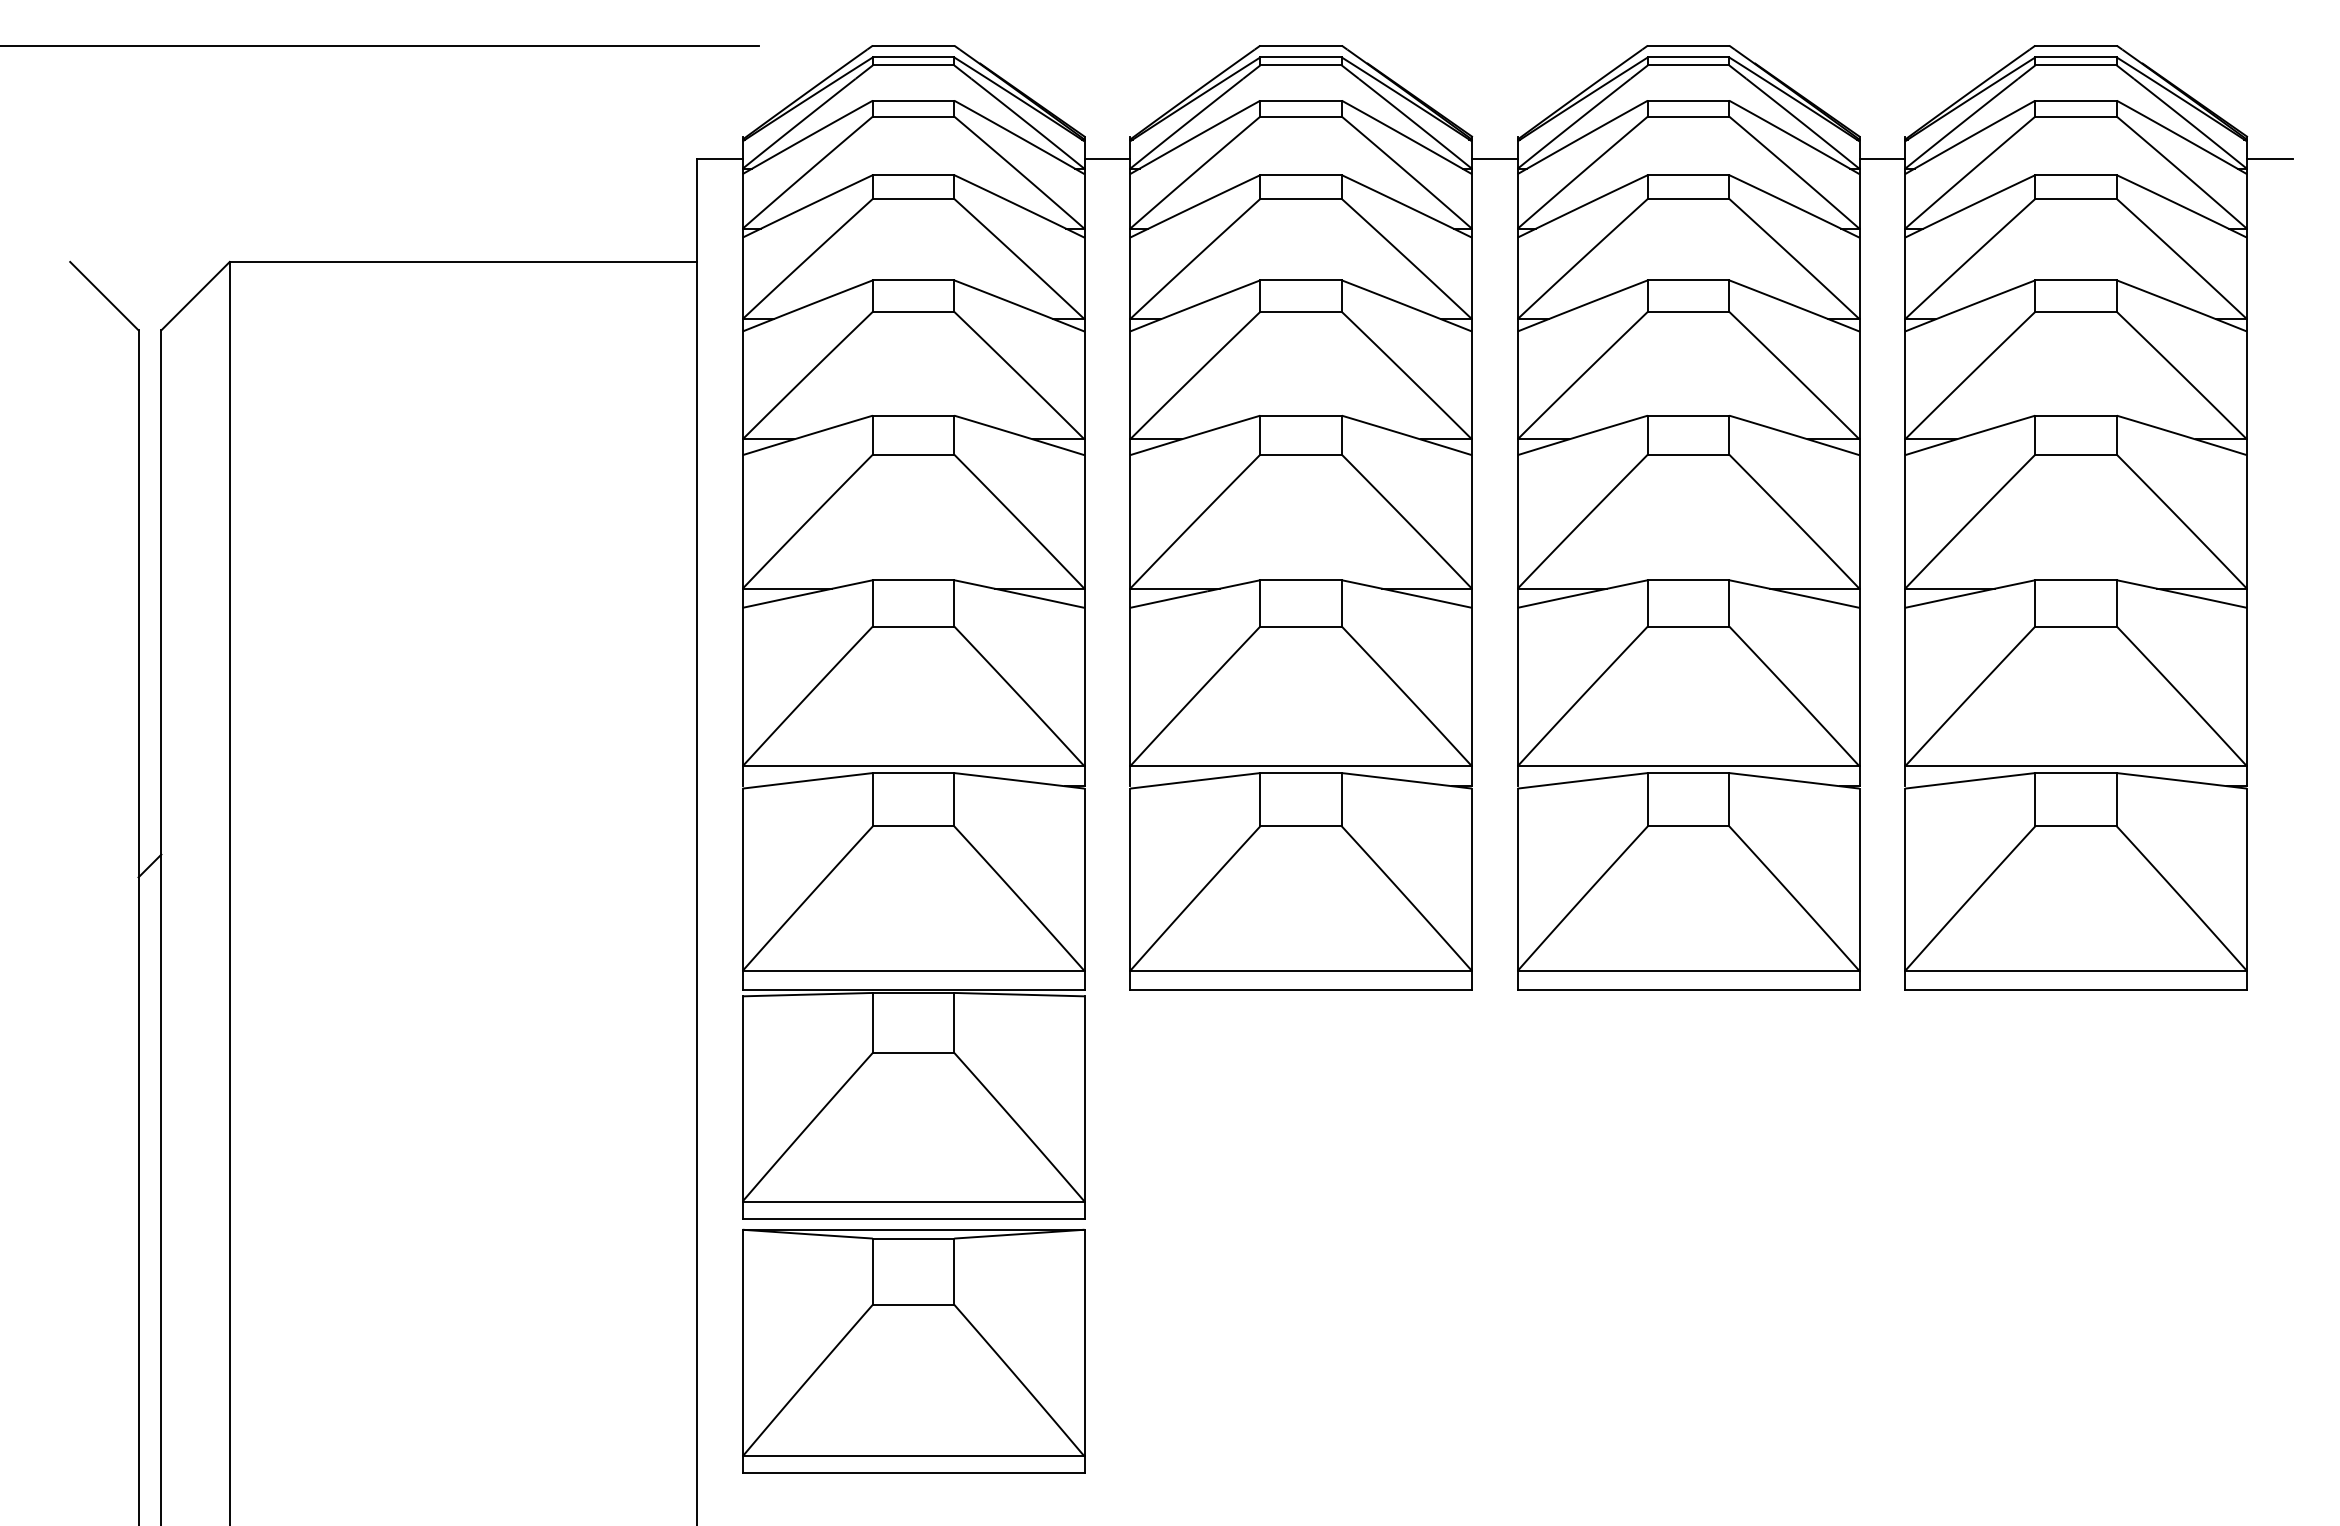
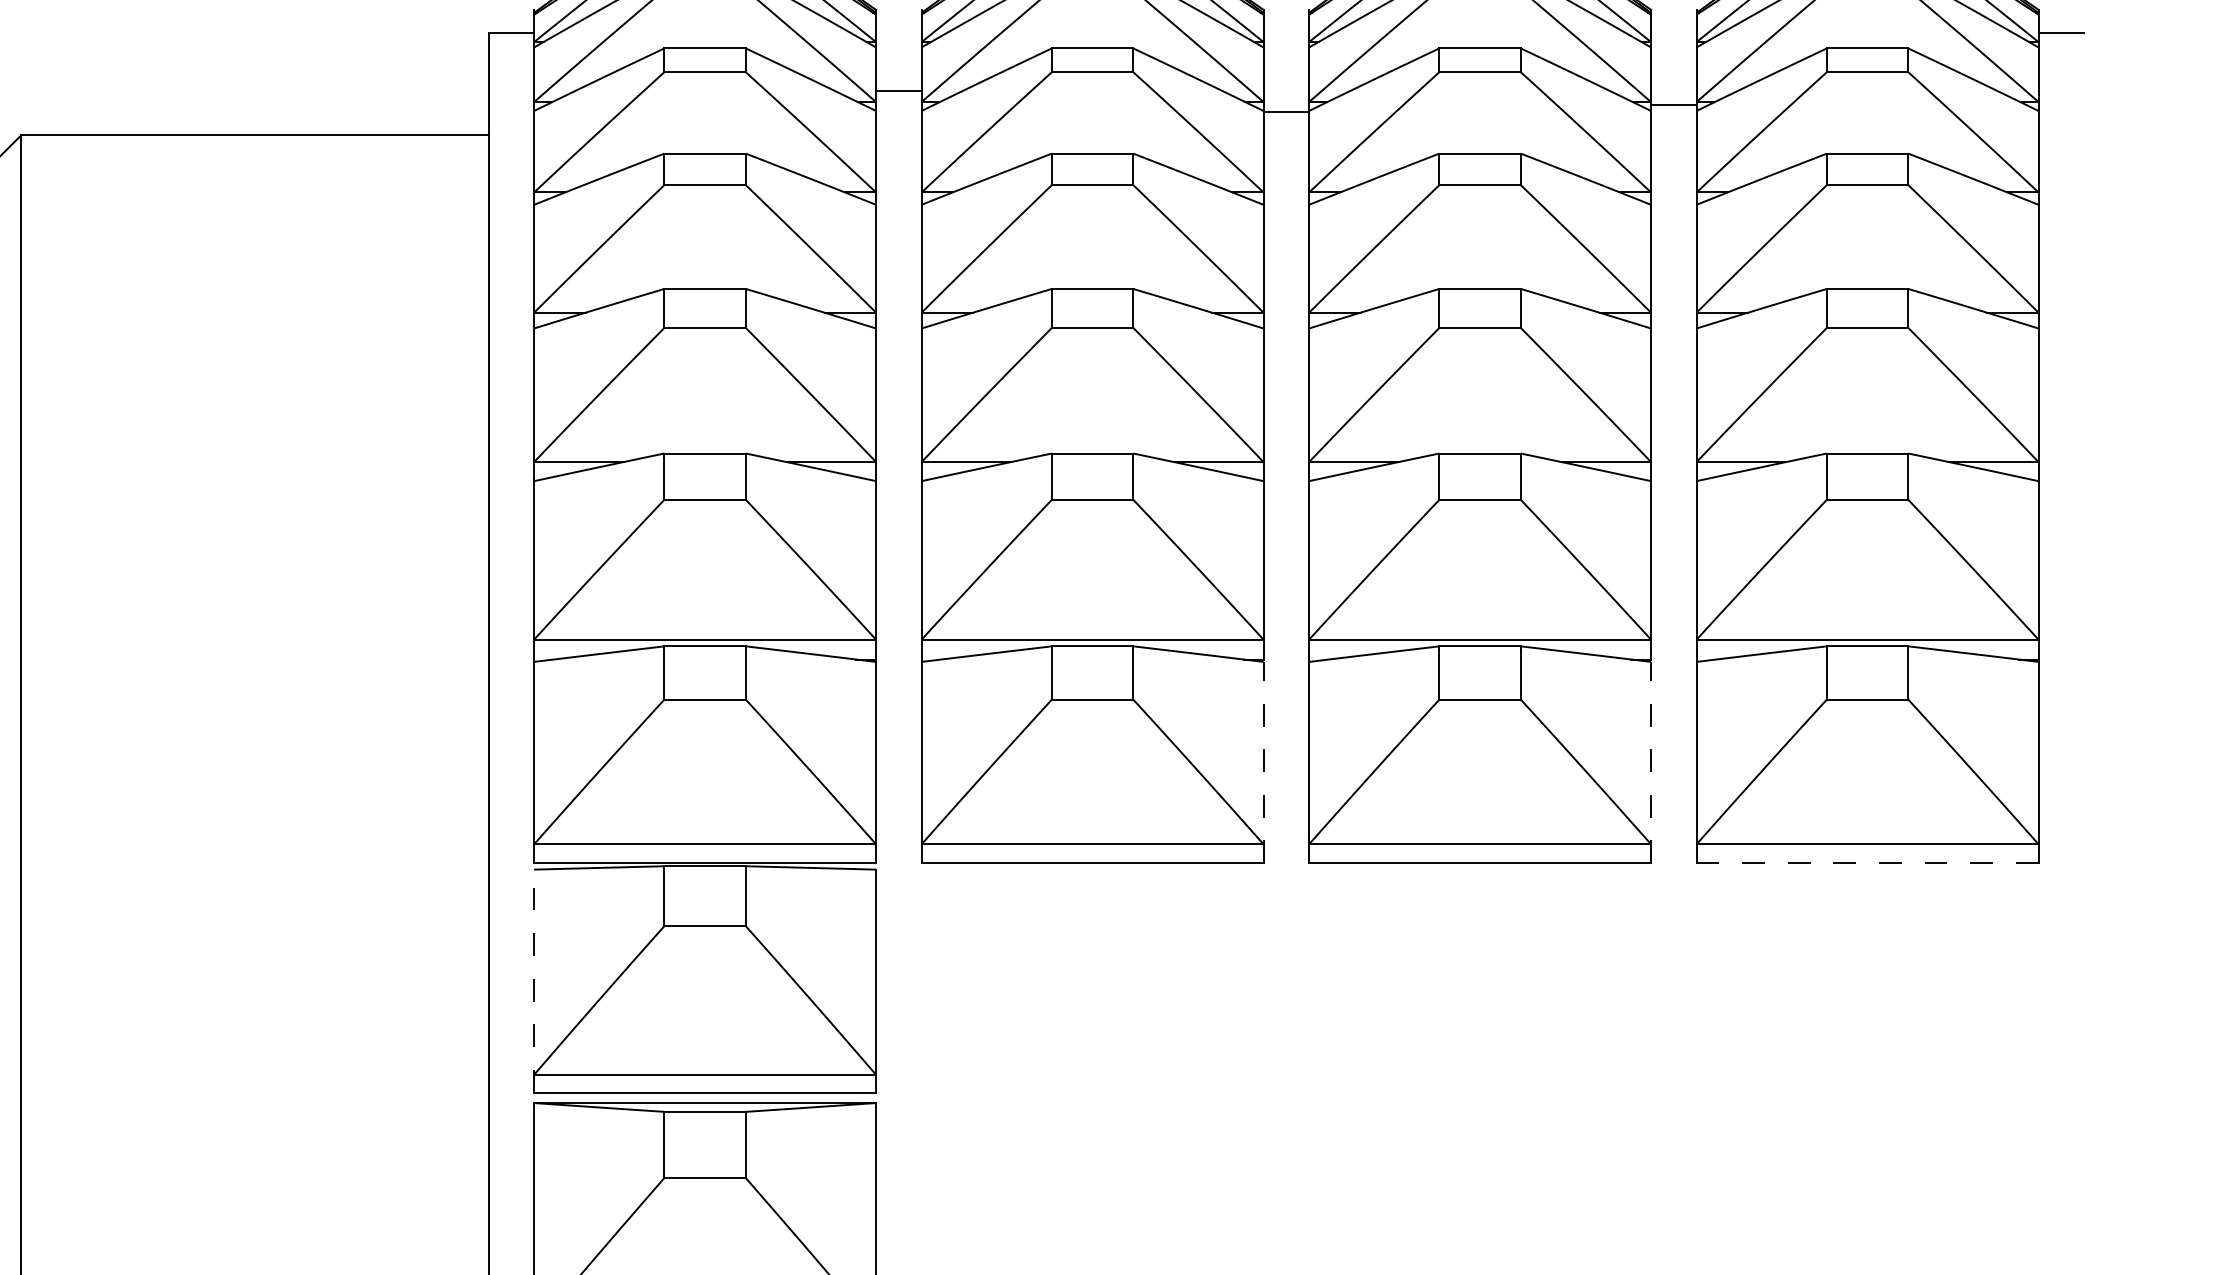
line: (1107, 159) -> (899, 90), moved
line: (1494, 159) -> (1286, 111), moved
line: (1882, 159) -> (1674, 104), moved
line: (1472, 889) -> (1264, 762), solid -> dashed
line: (1859, 889) -> (1651, 762), solid -> dashed
line: (2076, 989) -> (1868, 862), solid -> dashed
line: (742, 1107) -> (534, 980), solid -> dashed

